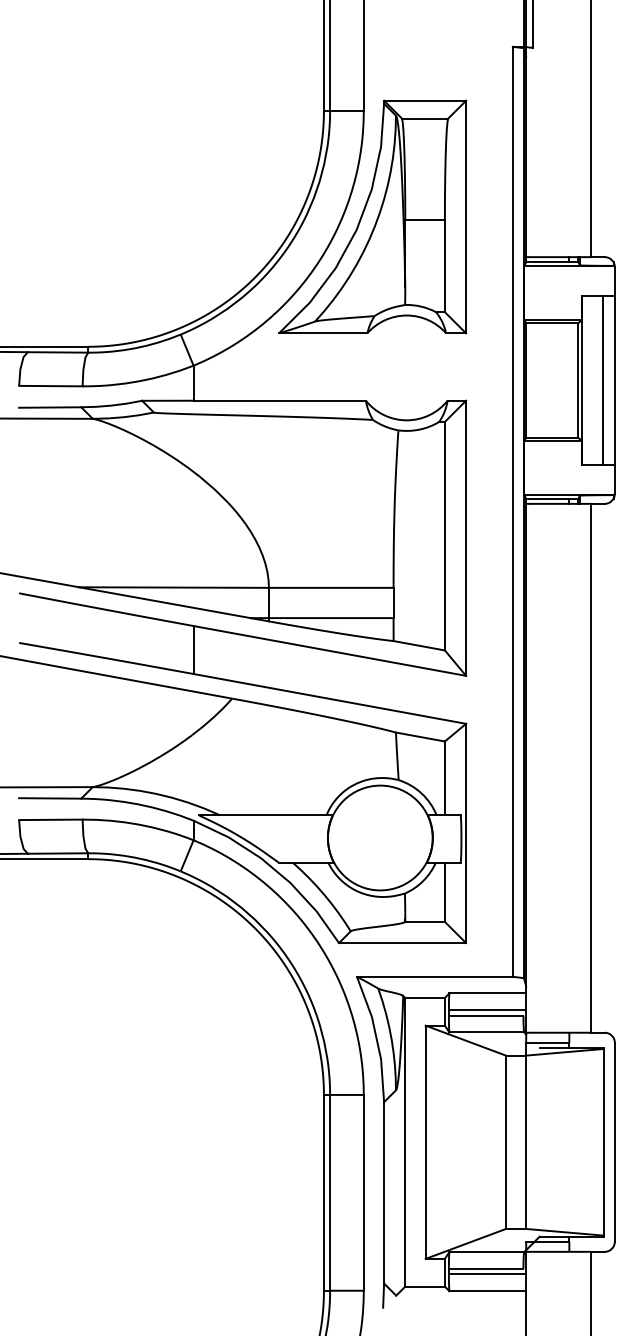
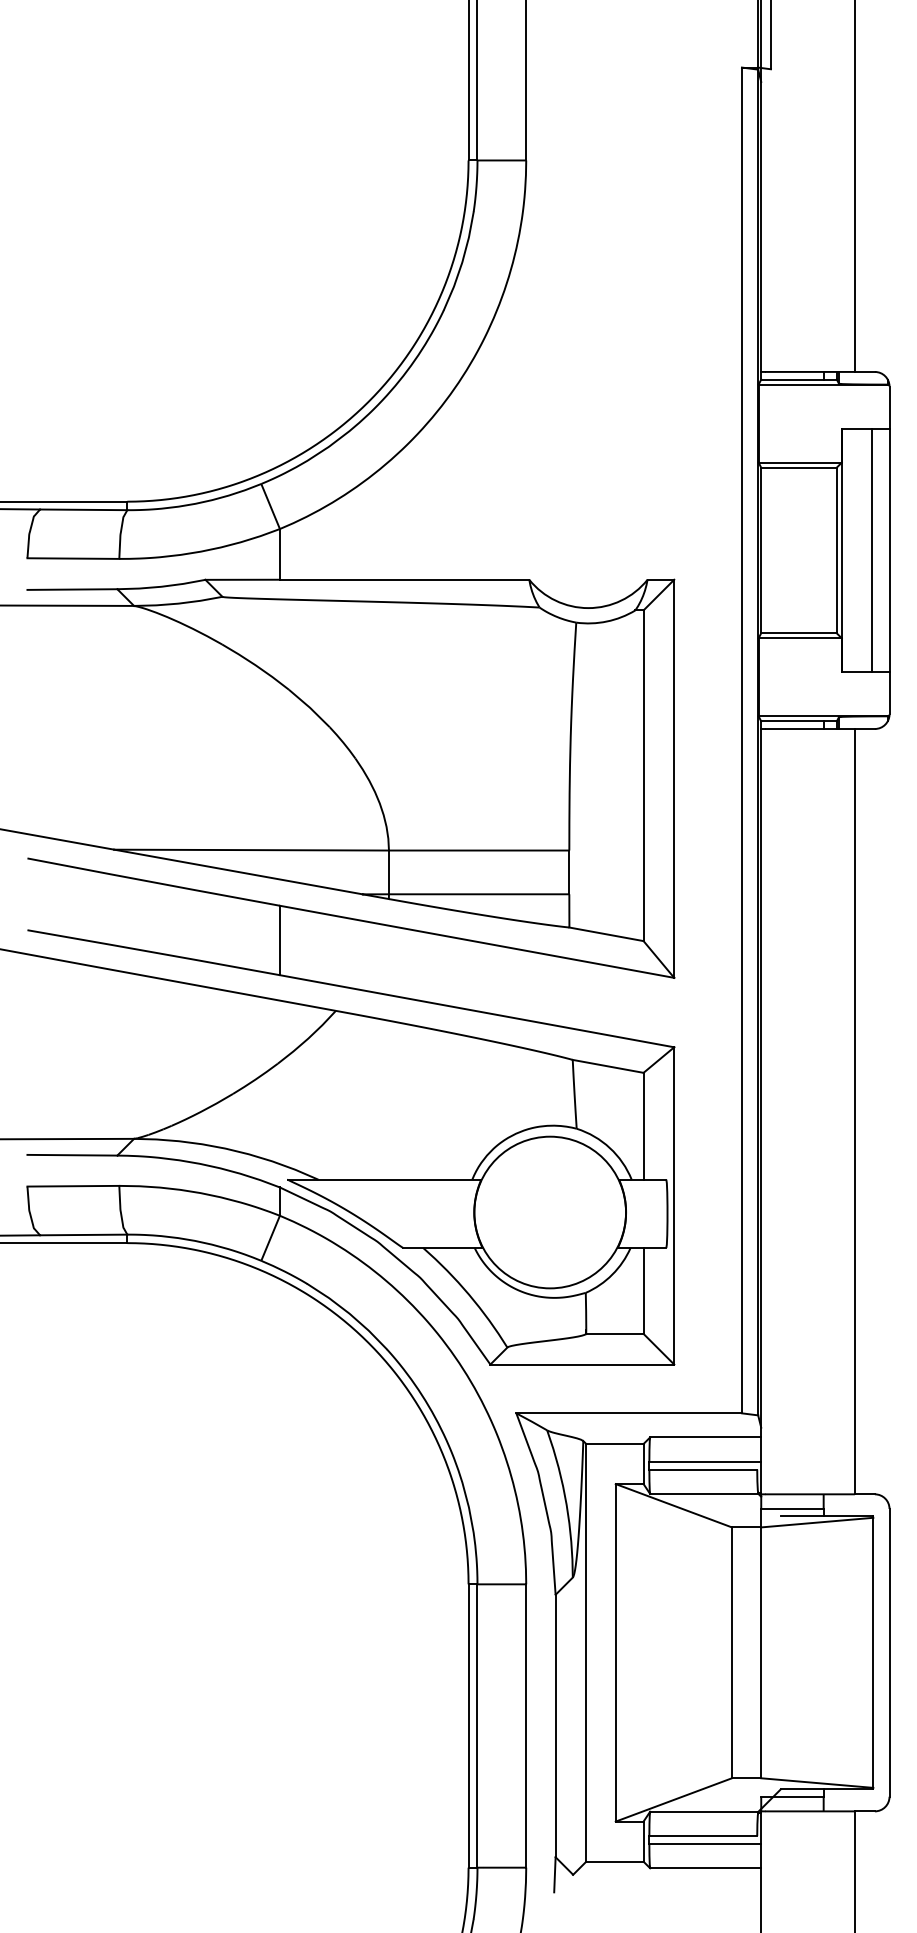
part: (372, 216) -> (538, 313), removed

